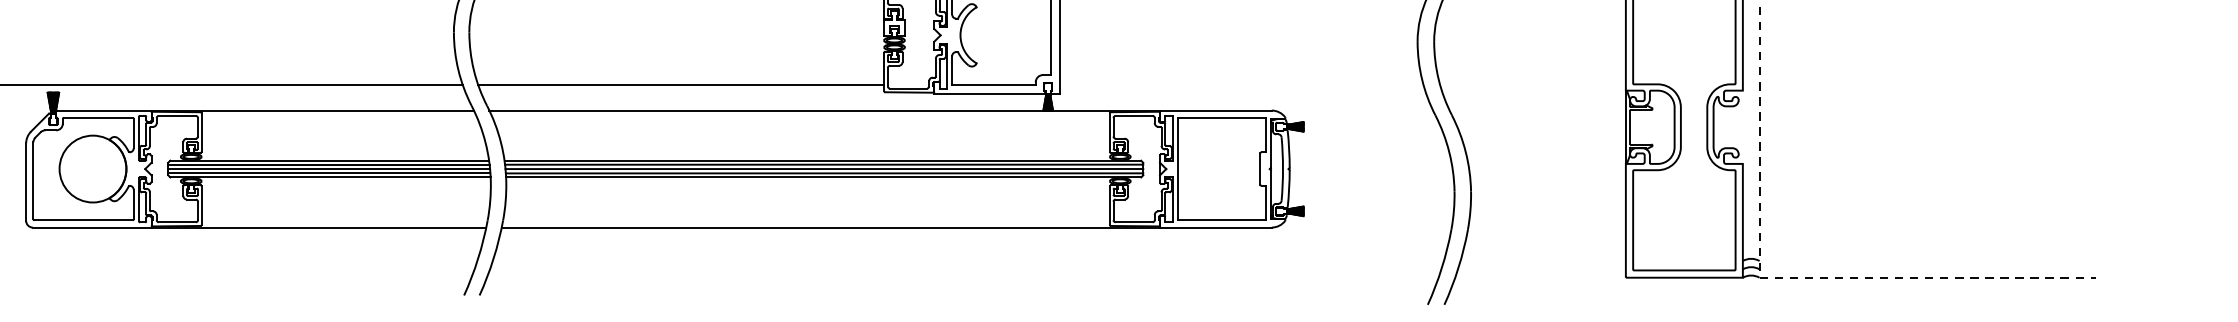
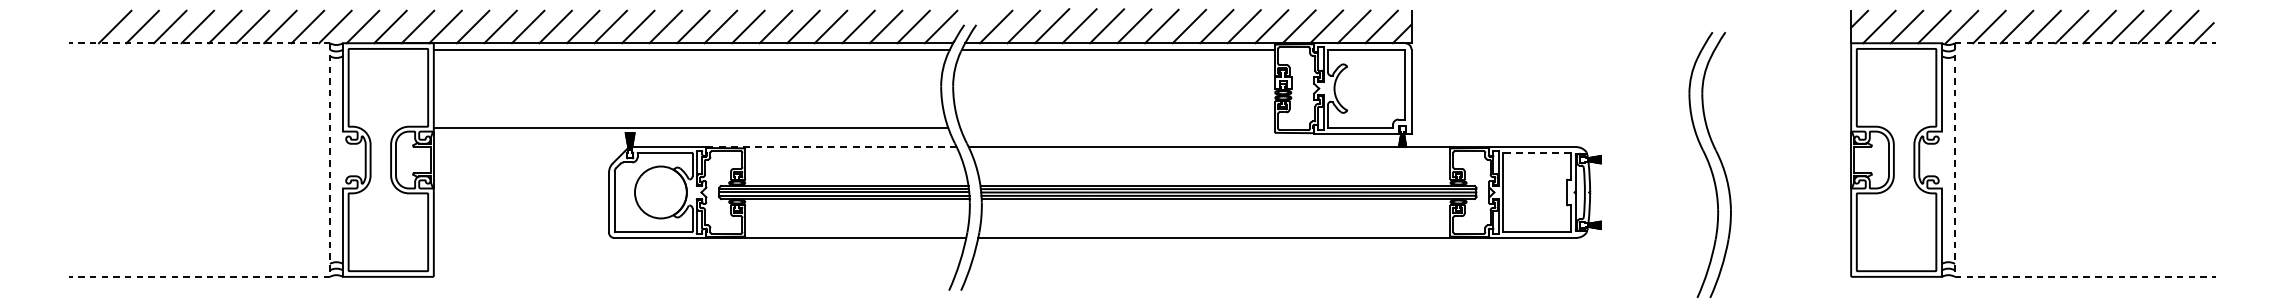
line: (681, 85) -> (1117, 127), removed
line: (313, 111) -> (832, 147), solid -> dashed
line: (1220, 117) -> (1536, 152), solid -> dashed

